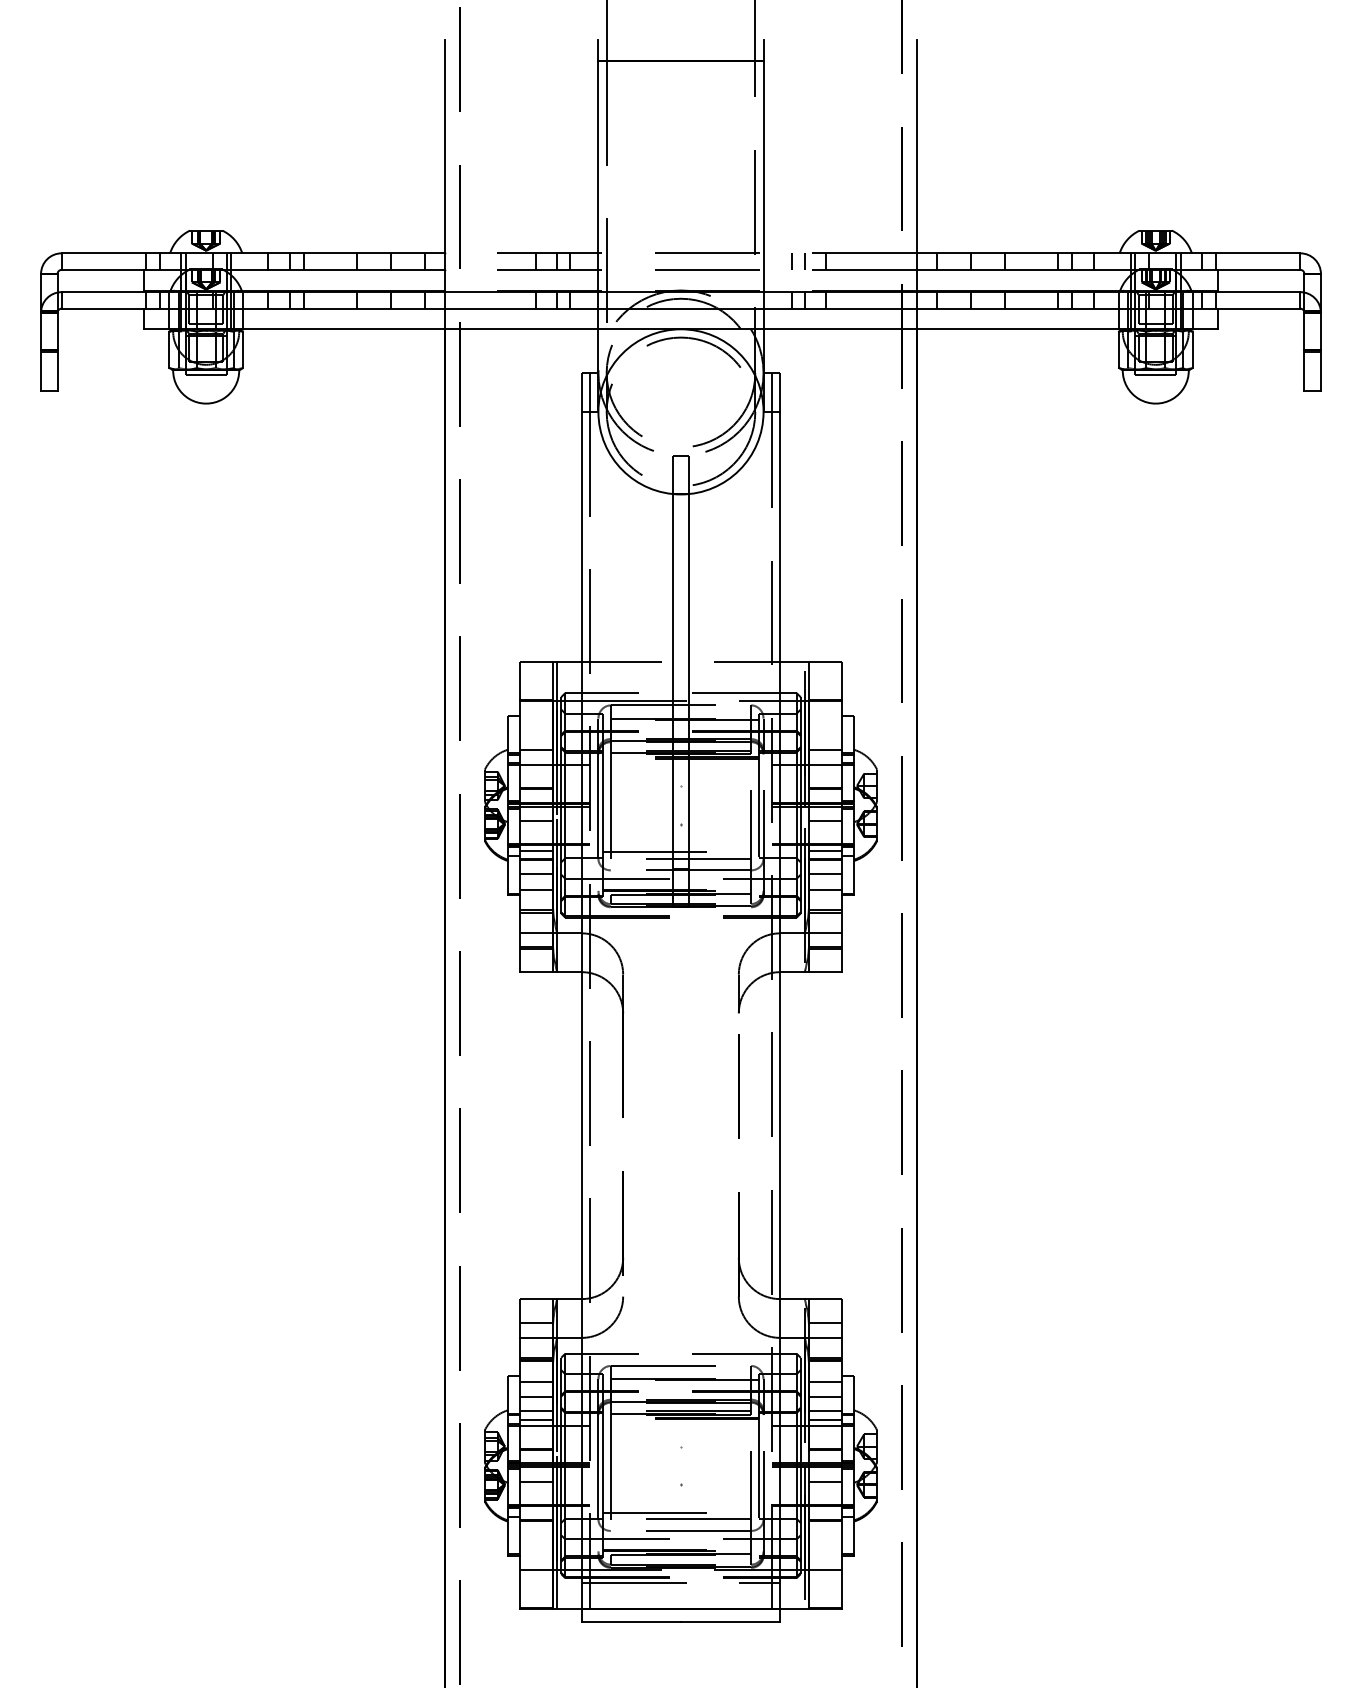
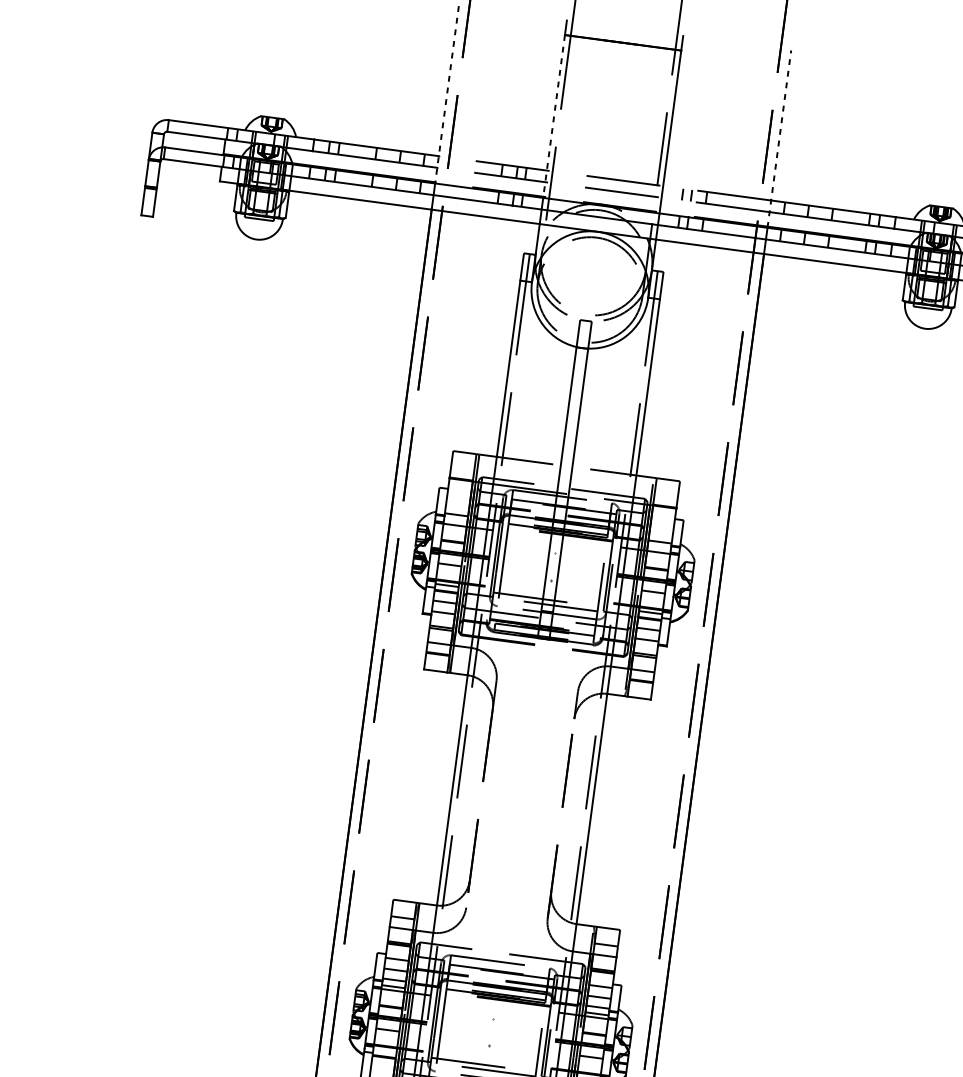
line: (445, 166) -> (447, 95), solid -> dashed
line: (916, 166) -> (779, 139), solid -> dashed
line: (598, 176) -> (554, 116), solid -> dashed

